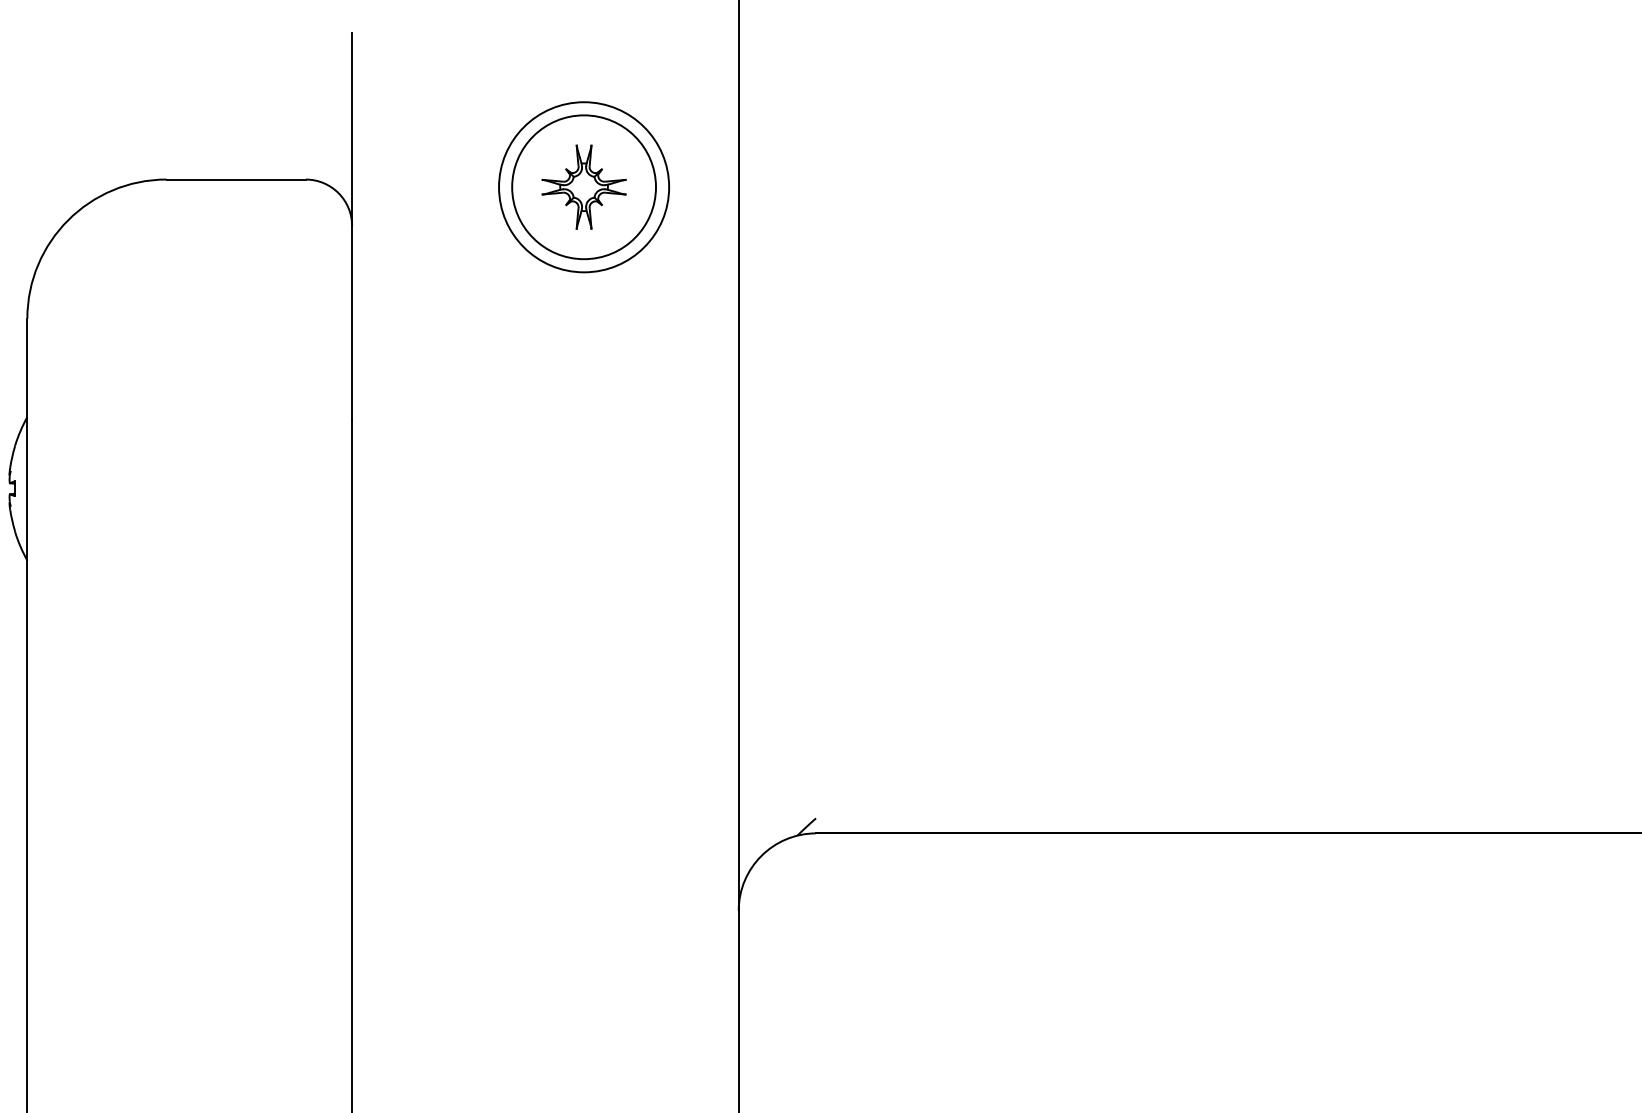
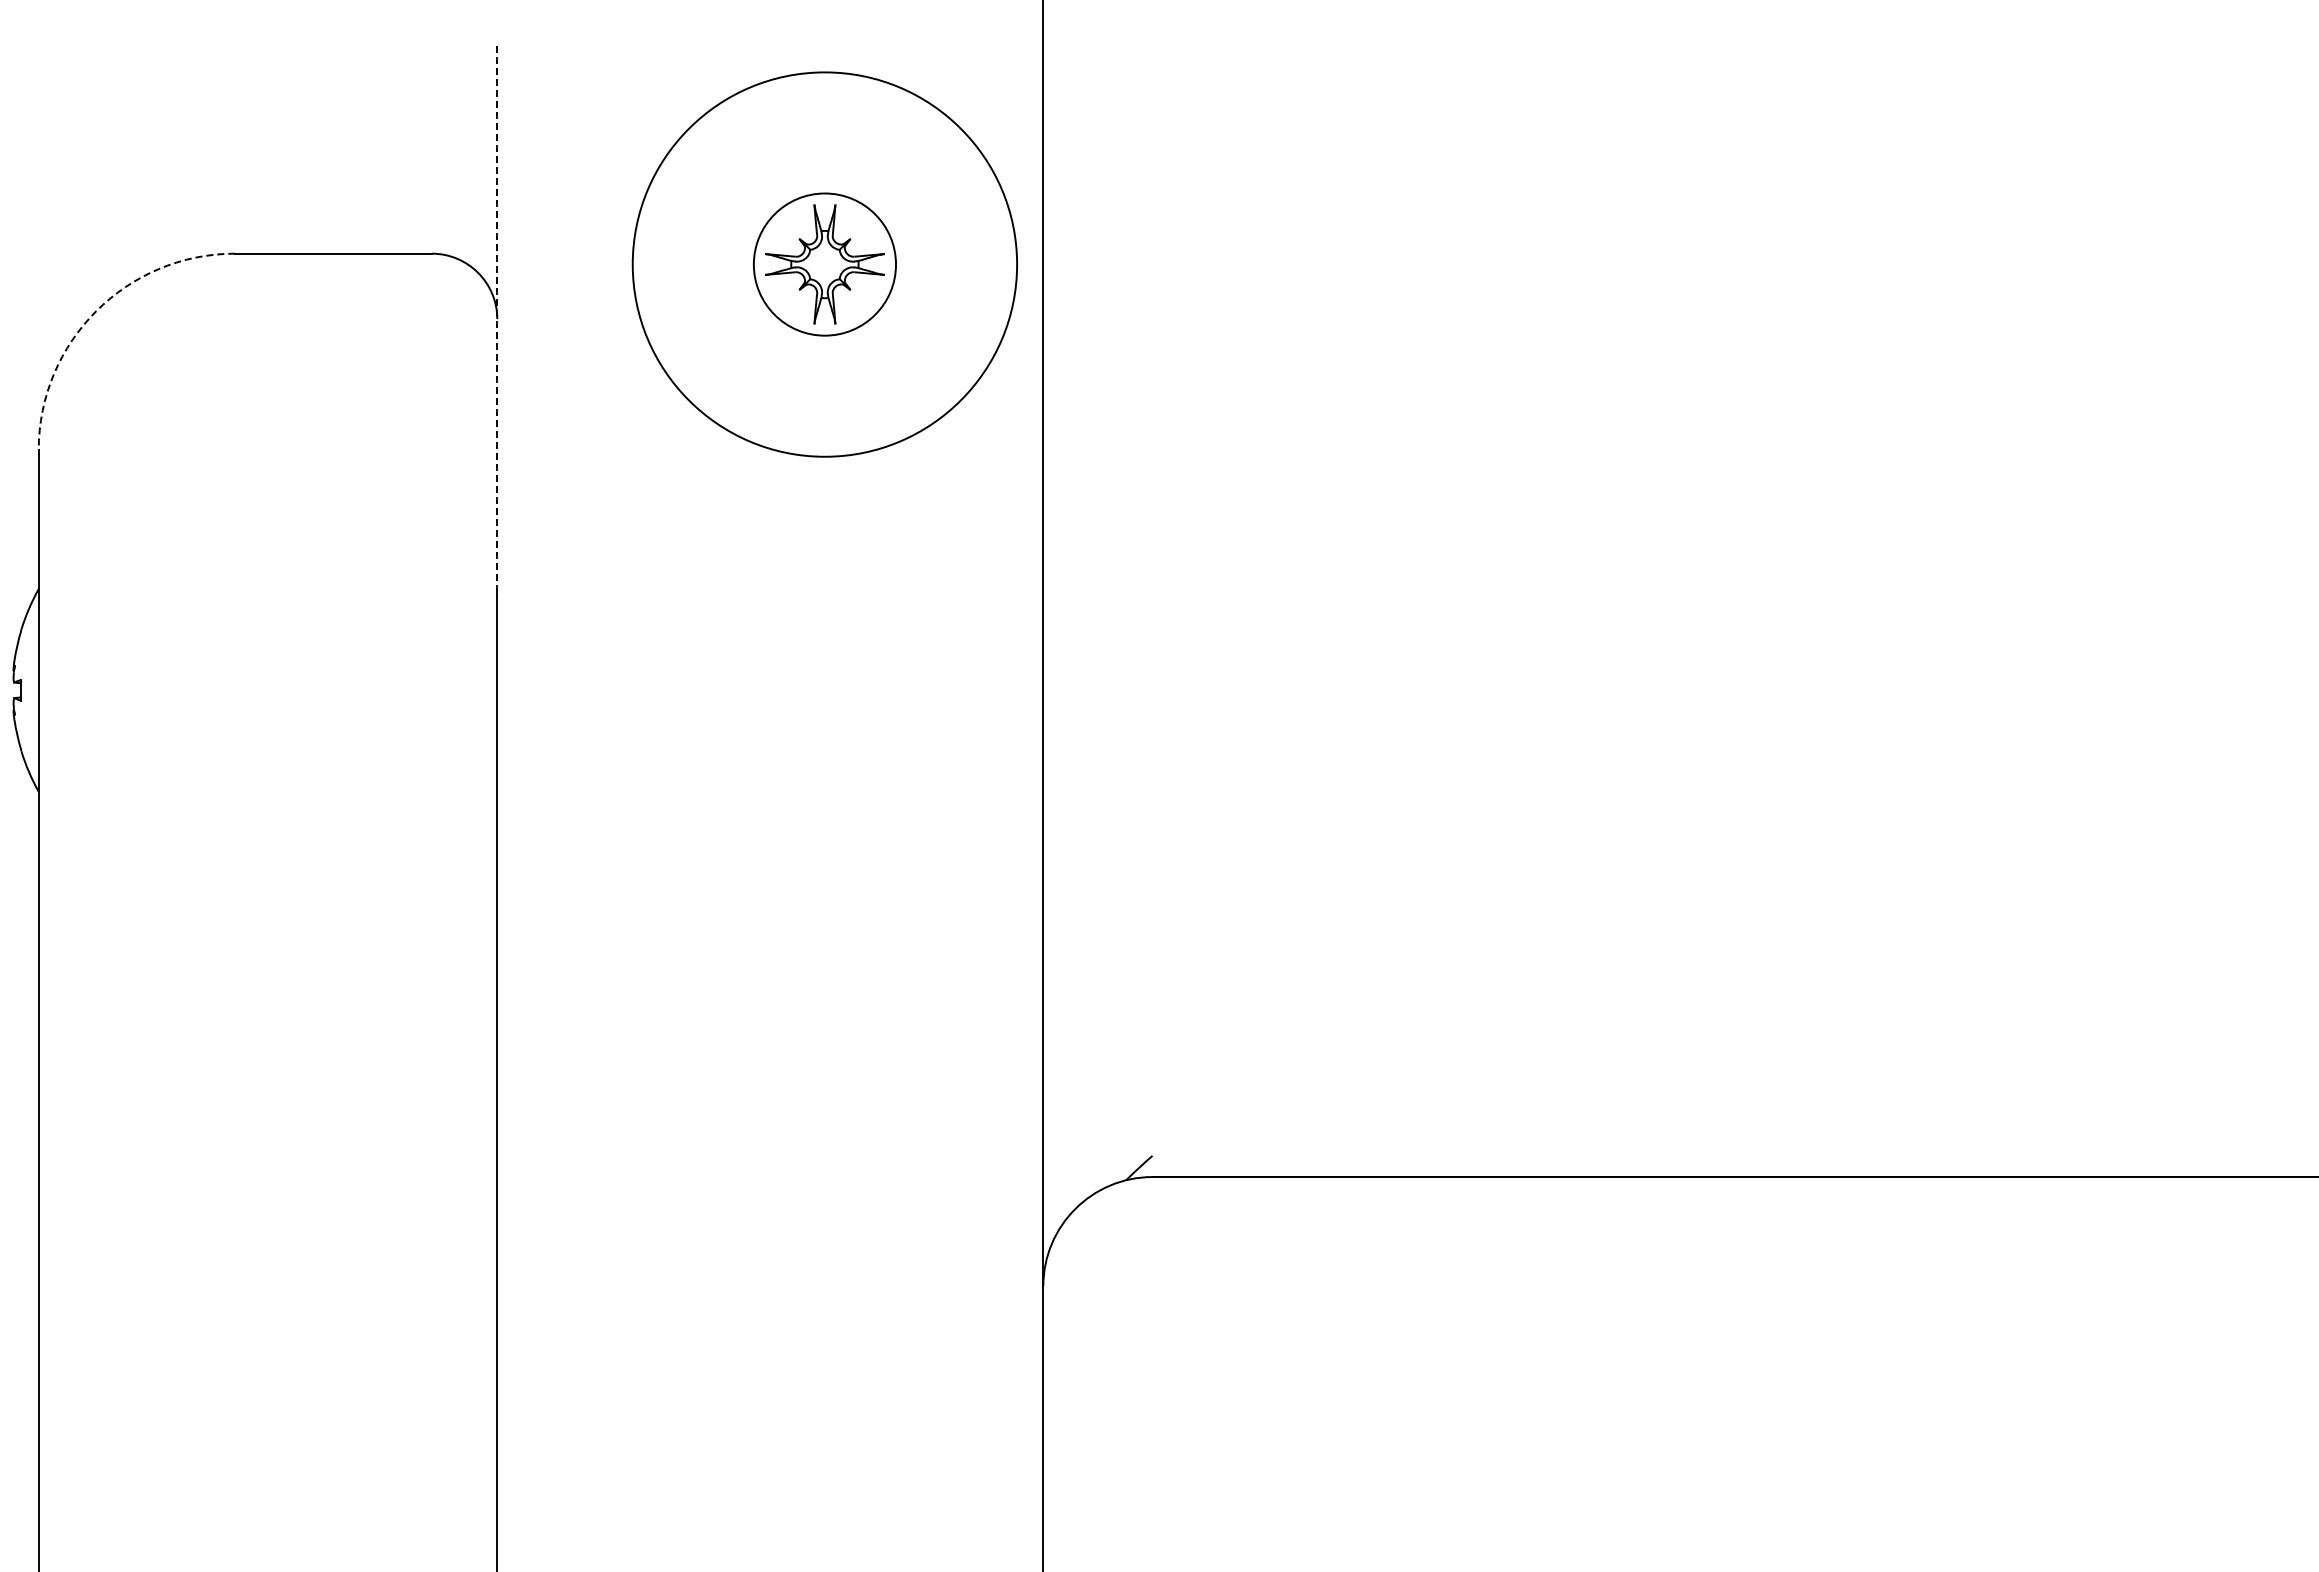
circle: (583, 187) -> (824, 264), size x0.7
circle: (583, 187) -> (824, 264), size x1.6
arc: (68, 220) -> (96, 311), solid -> dashed
line: (352, 226) -> (497, 320), solid -> dashed

